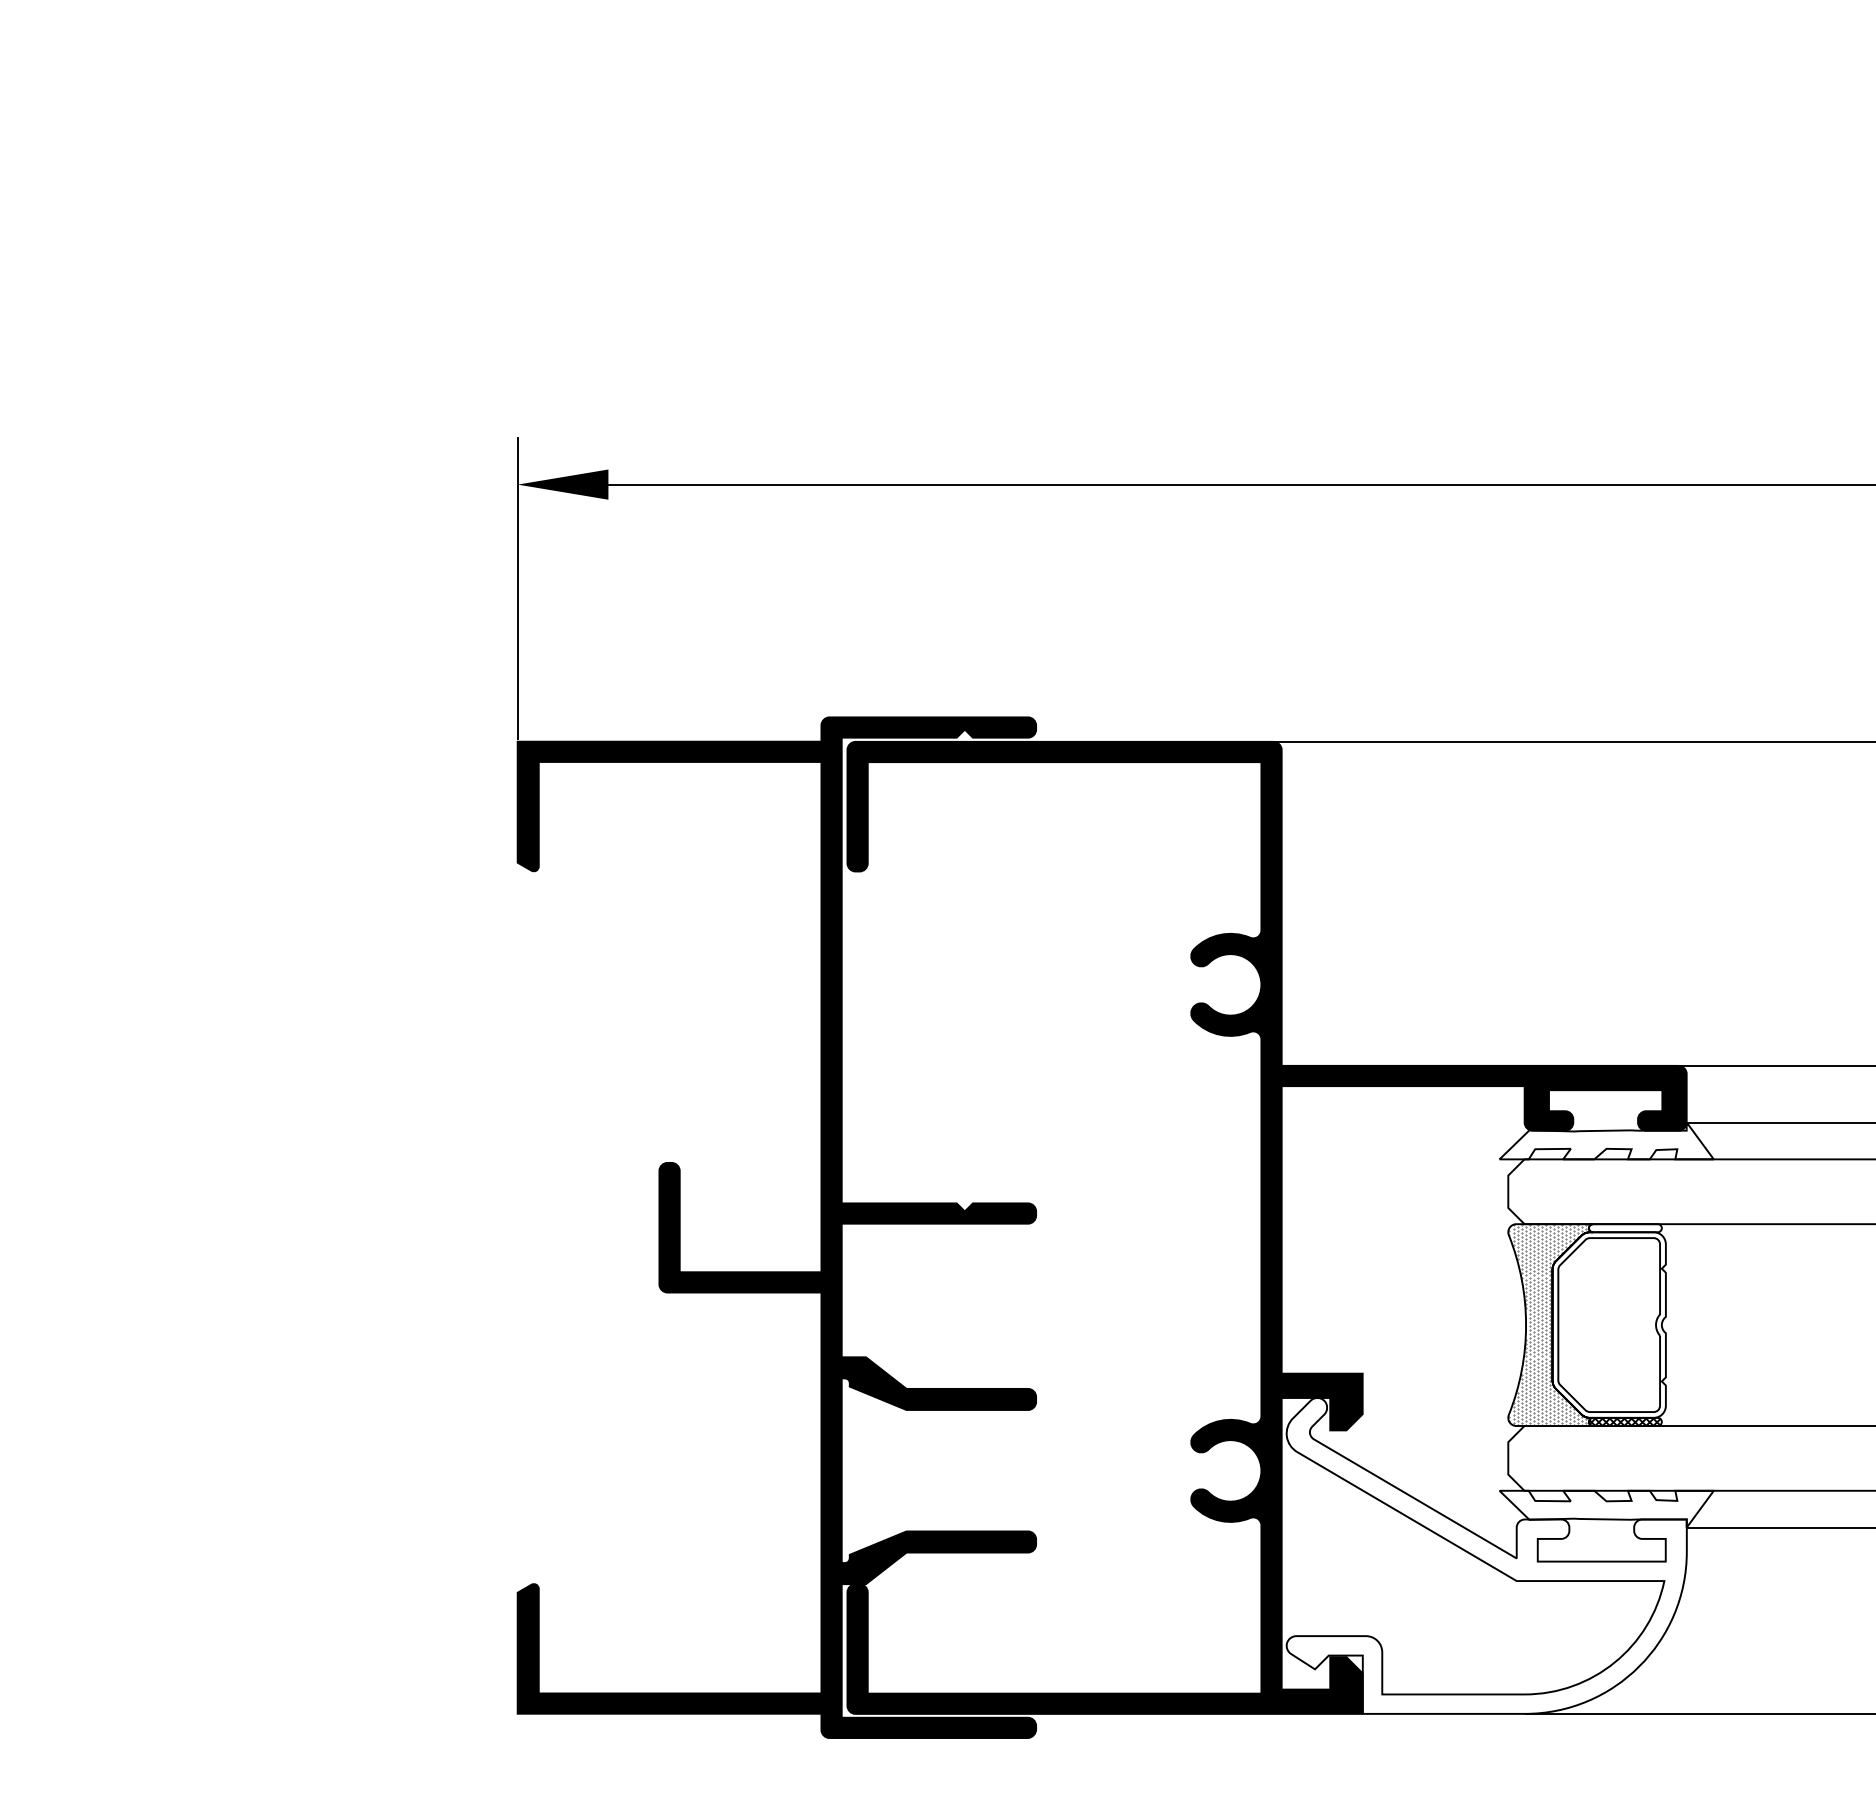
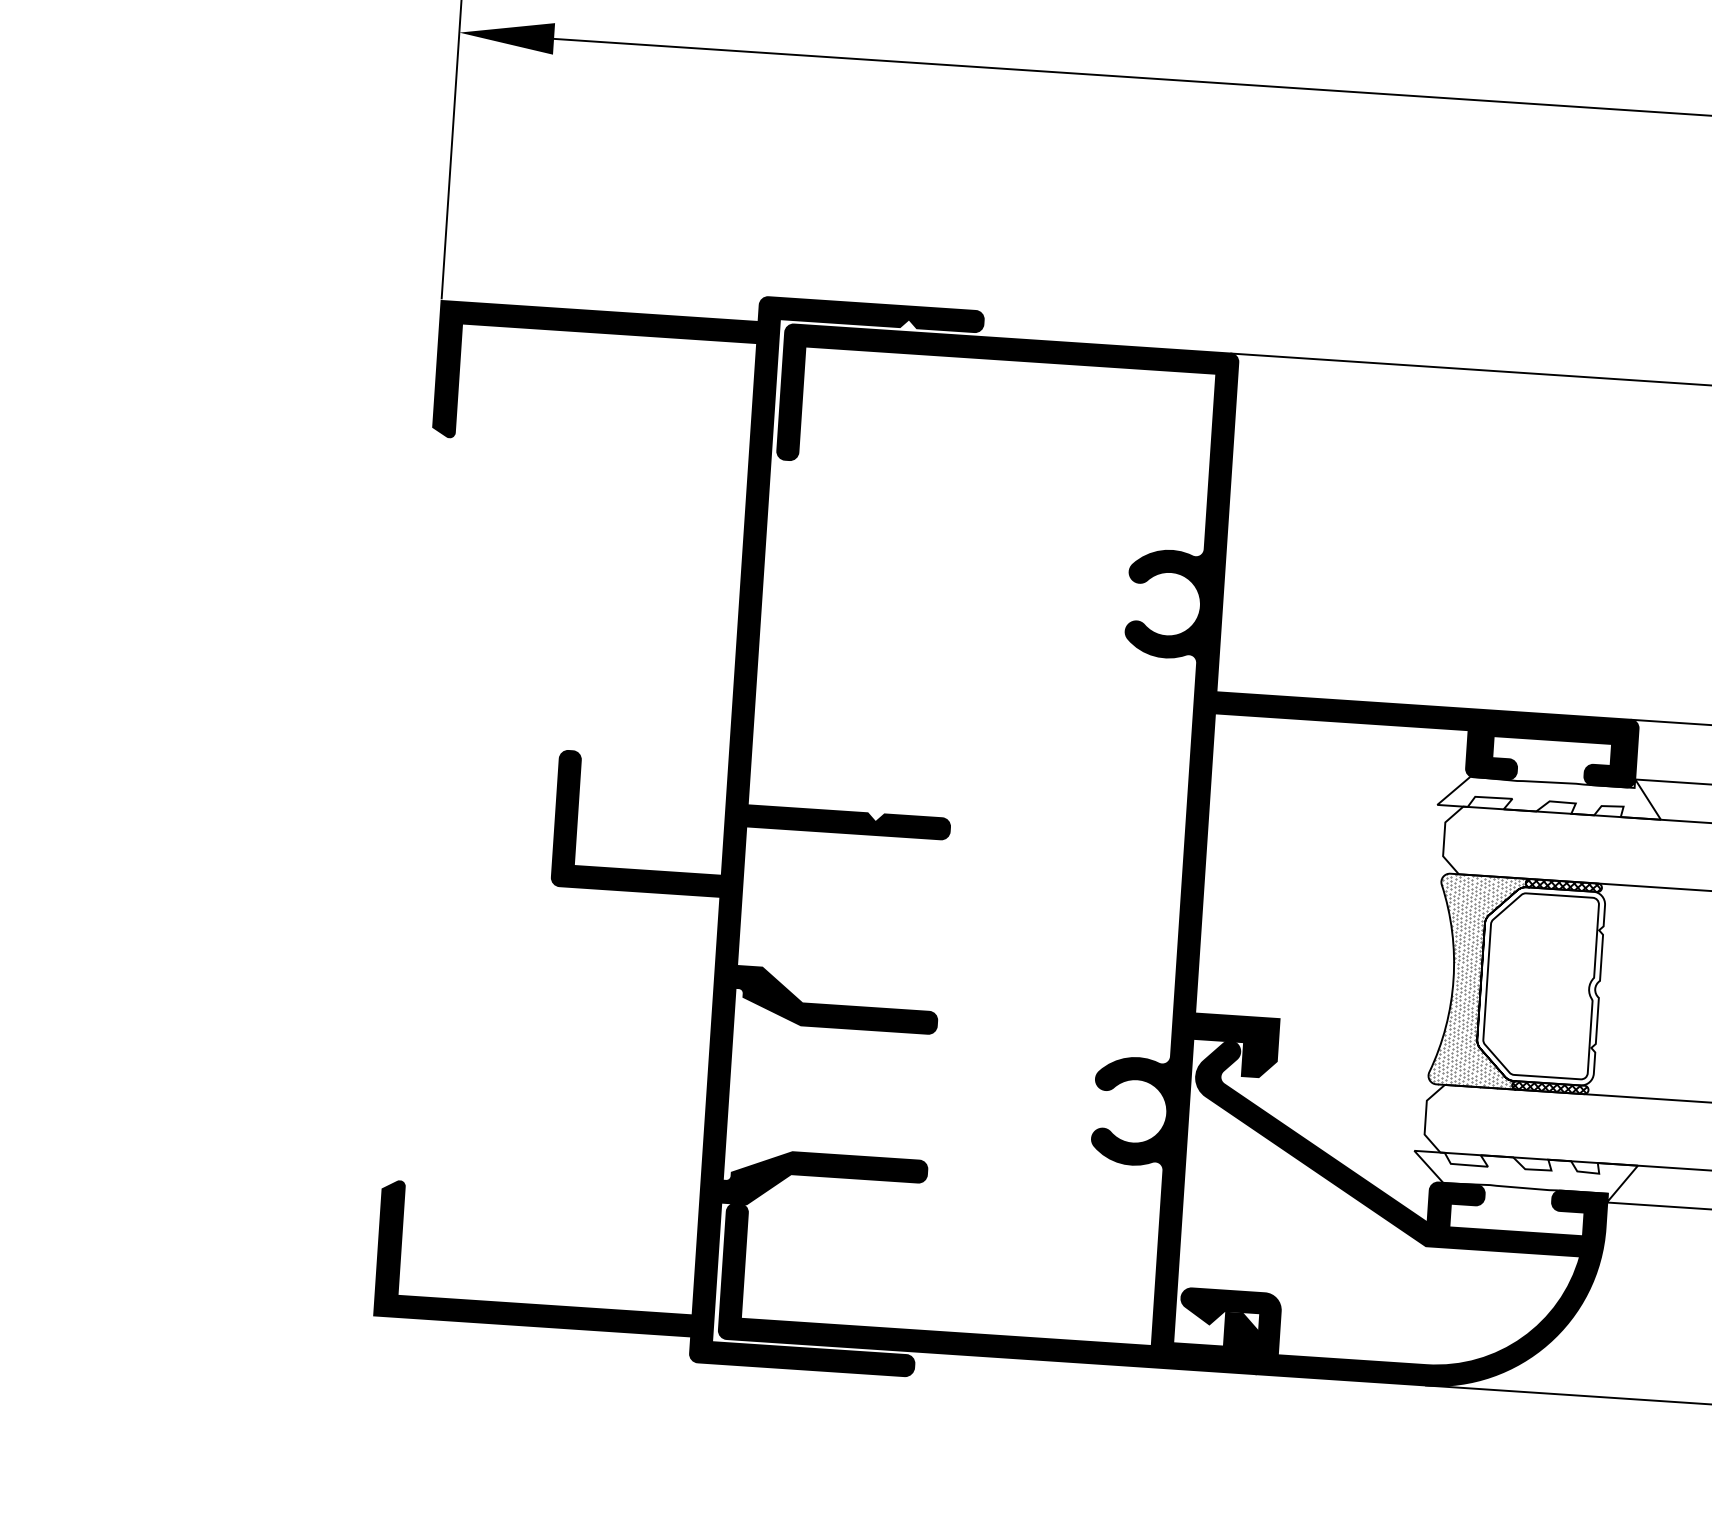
hatch: (1624, 1228) -> (1562, 885), added
fill: (1486, 1555) -> (1396, 1217), added

